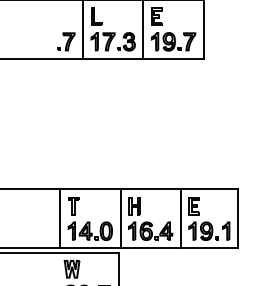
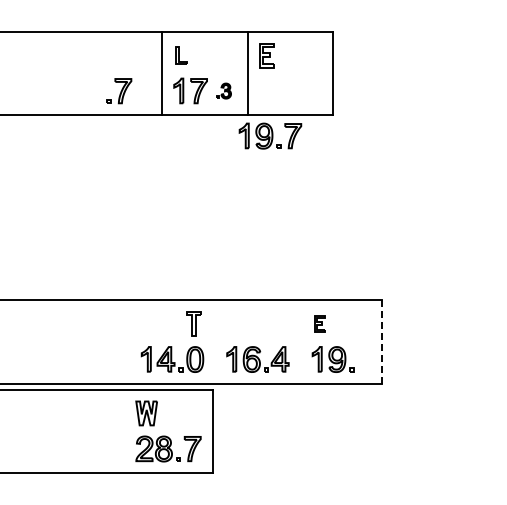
part: (96, 16) -> (181, 55), size x0.7
part: (126, 41) -> (223, 90), size x0.6
part: (173, 41) -> (270, 135), moved
part: (66, 42) -> (119, 91), moved
part: (73, 205) -> (193, 323), moved
part: (134, 205) -> (234, 323), removed
part: (194, 205) -> (319, 323), size x0.7
line: (59, 218) -> (129, 341), removed
line: (120, 218) -> (215, 341), removed
line: (180, 218) -> (300, 341), removed
line: (237, 218) -> (381, 341), solid -> dashed
part: (225, 231) -> (364, 359), removed

